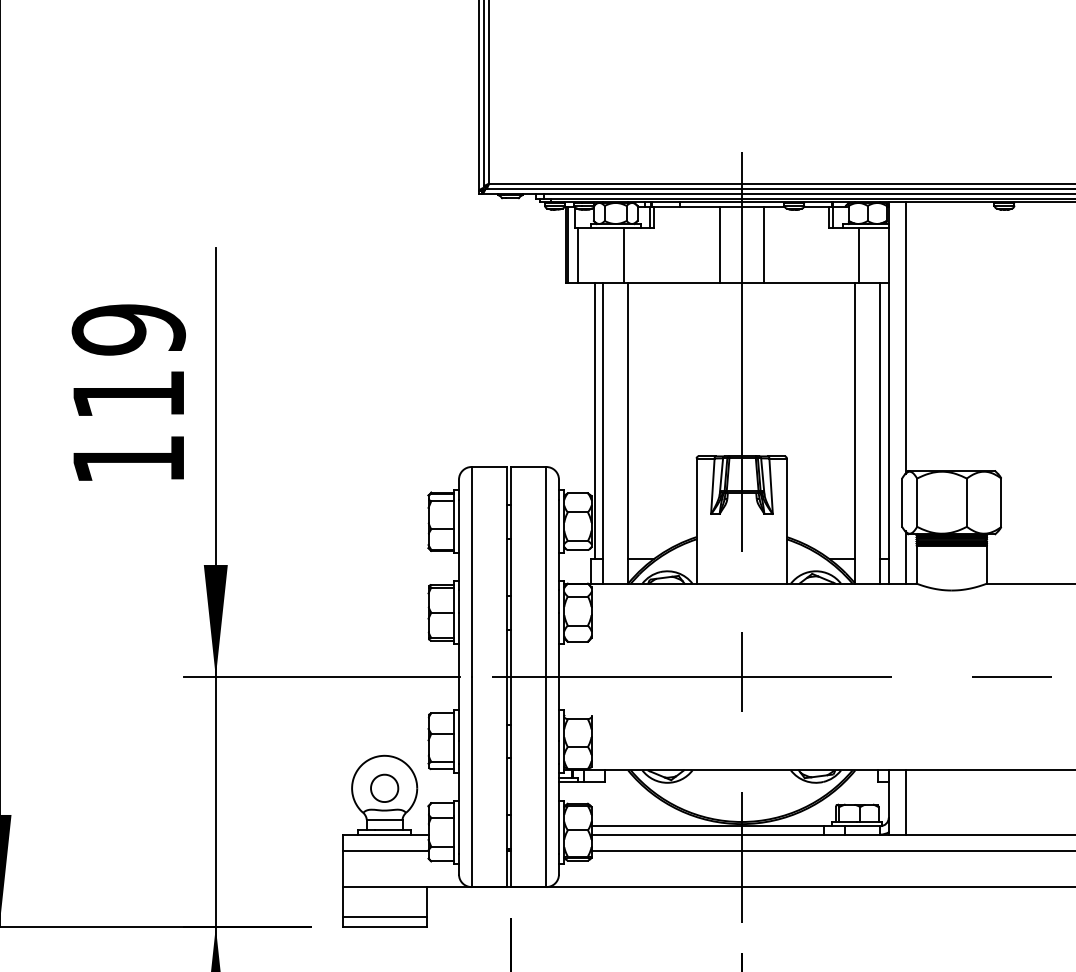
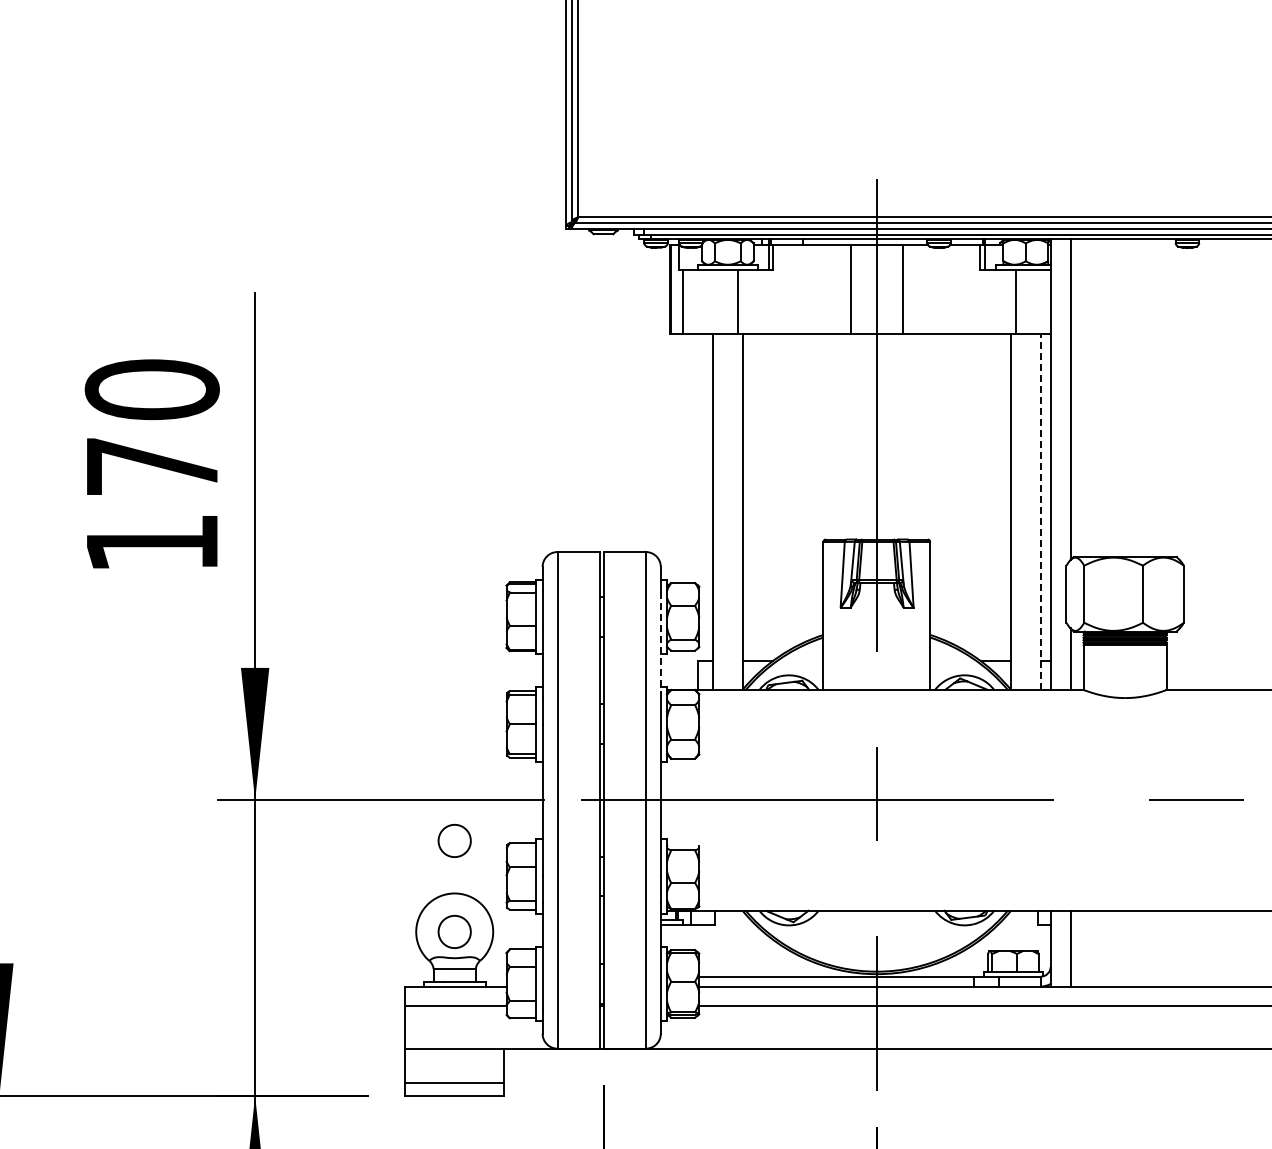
text: (128, 360) -> (151, 426), 119 -> 170
line: (595, 420) -> (703, 497), removed
line: (880, 433) -> (1040, 512), solid -> dashed
line: (558, 545) -> (660, 644), solid -> dashed
part: (384, 711) -> (454, 840), added

